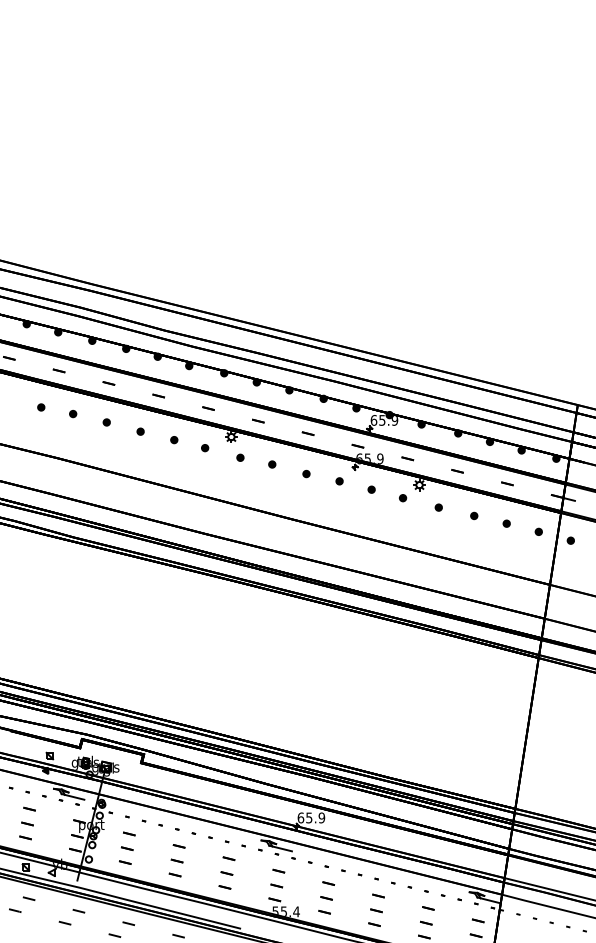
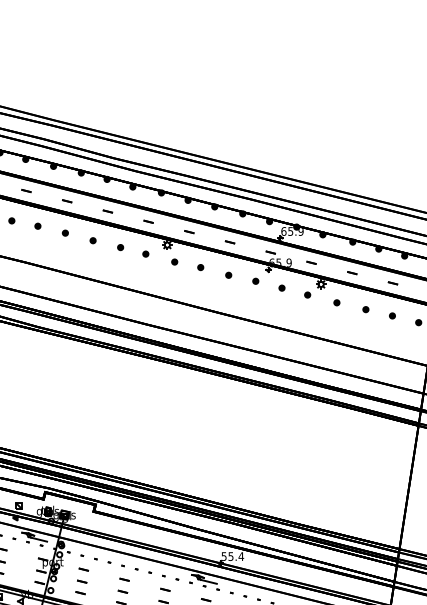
text: (311, 817) -> (232, 556), 65.9 -> 55.4

